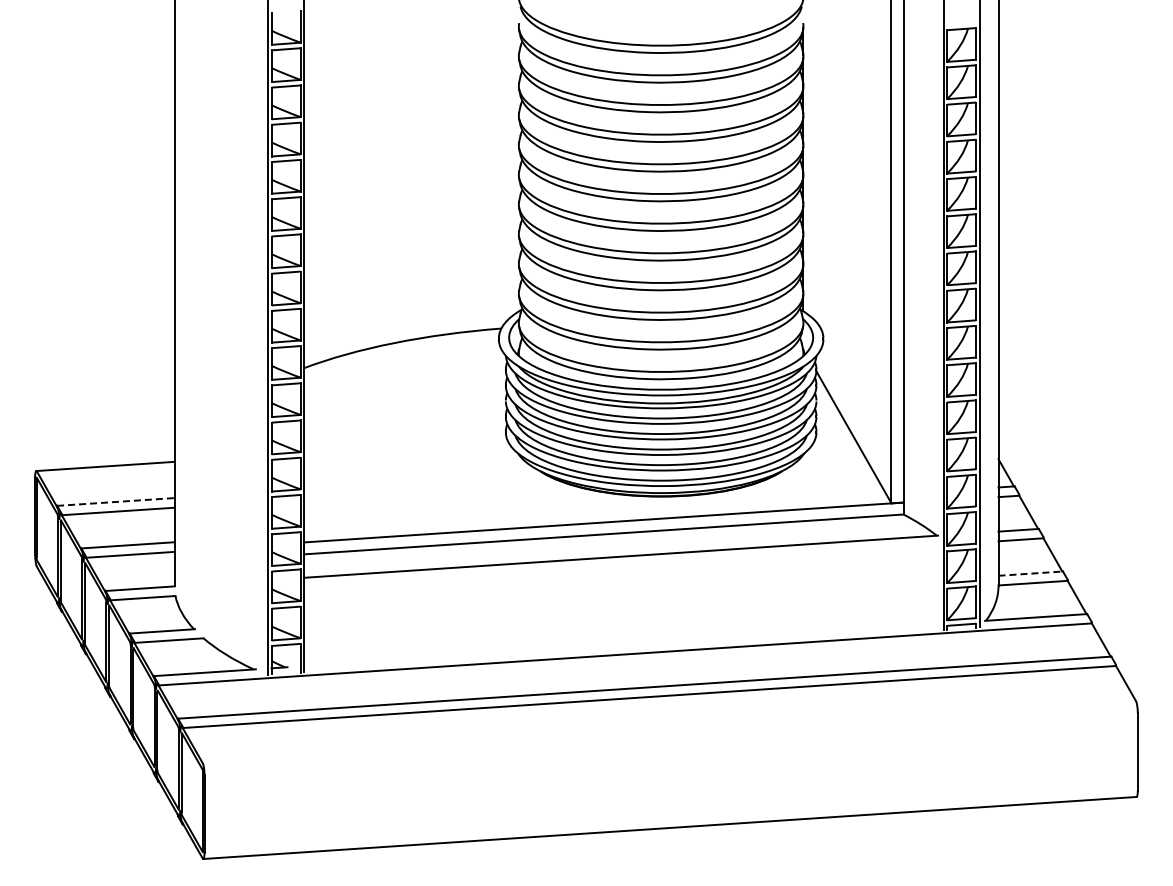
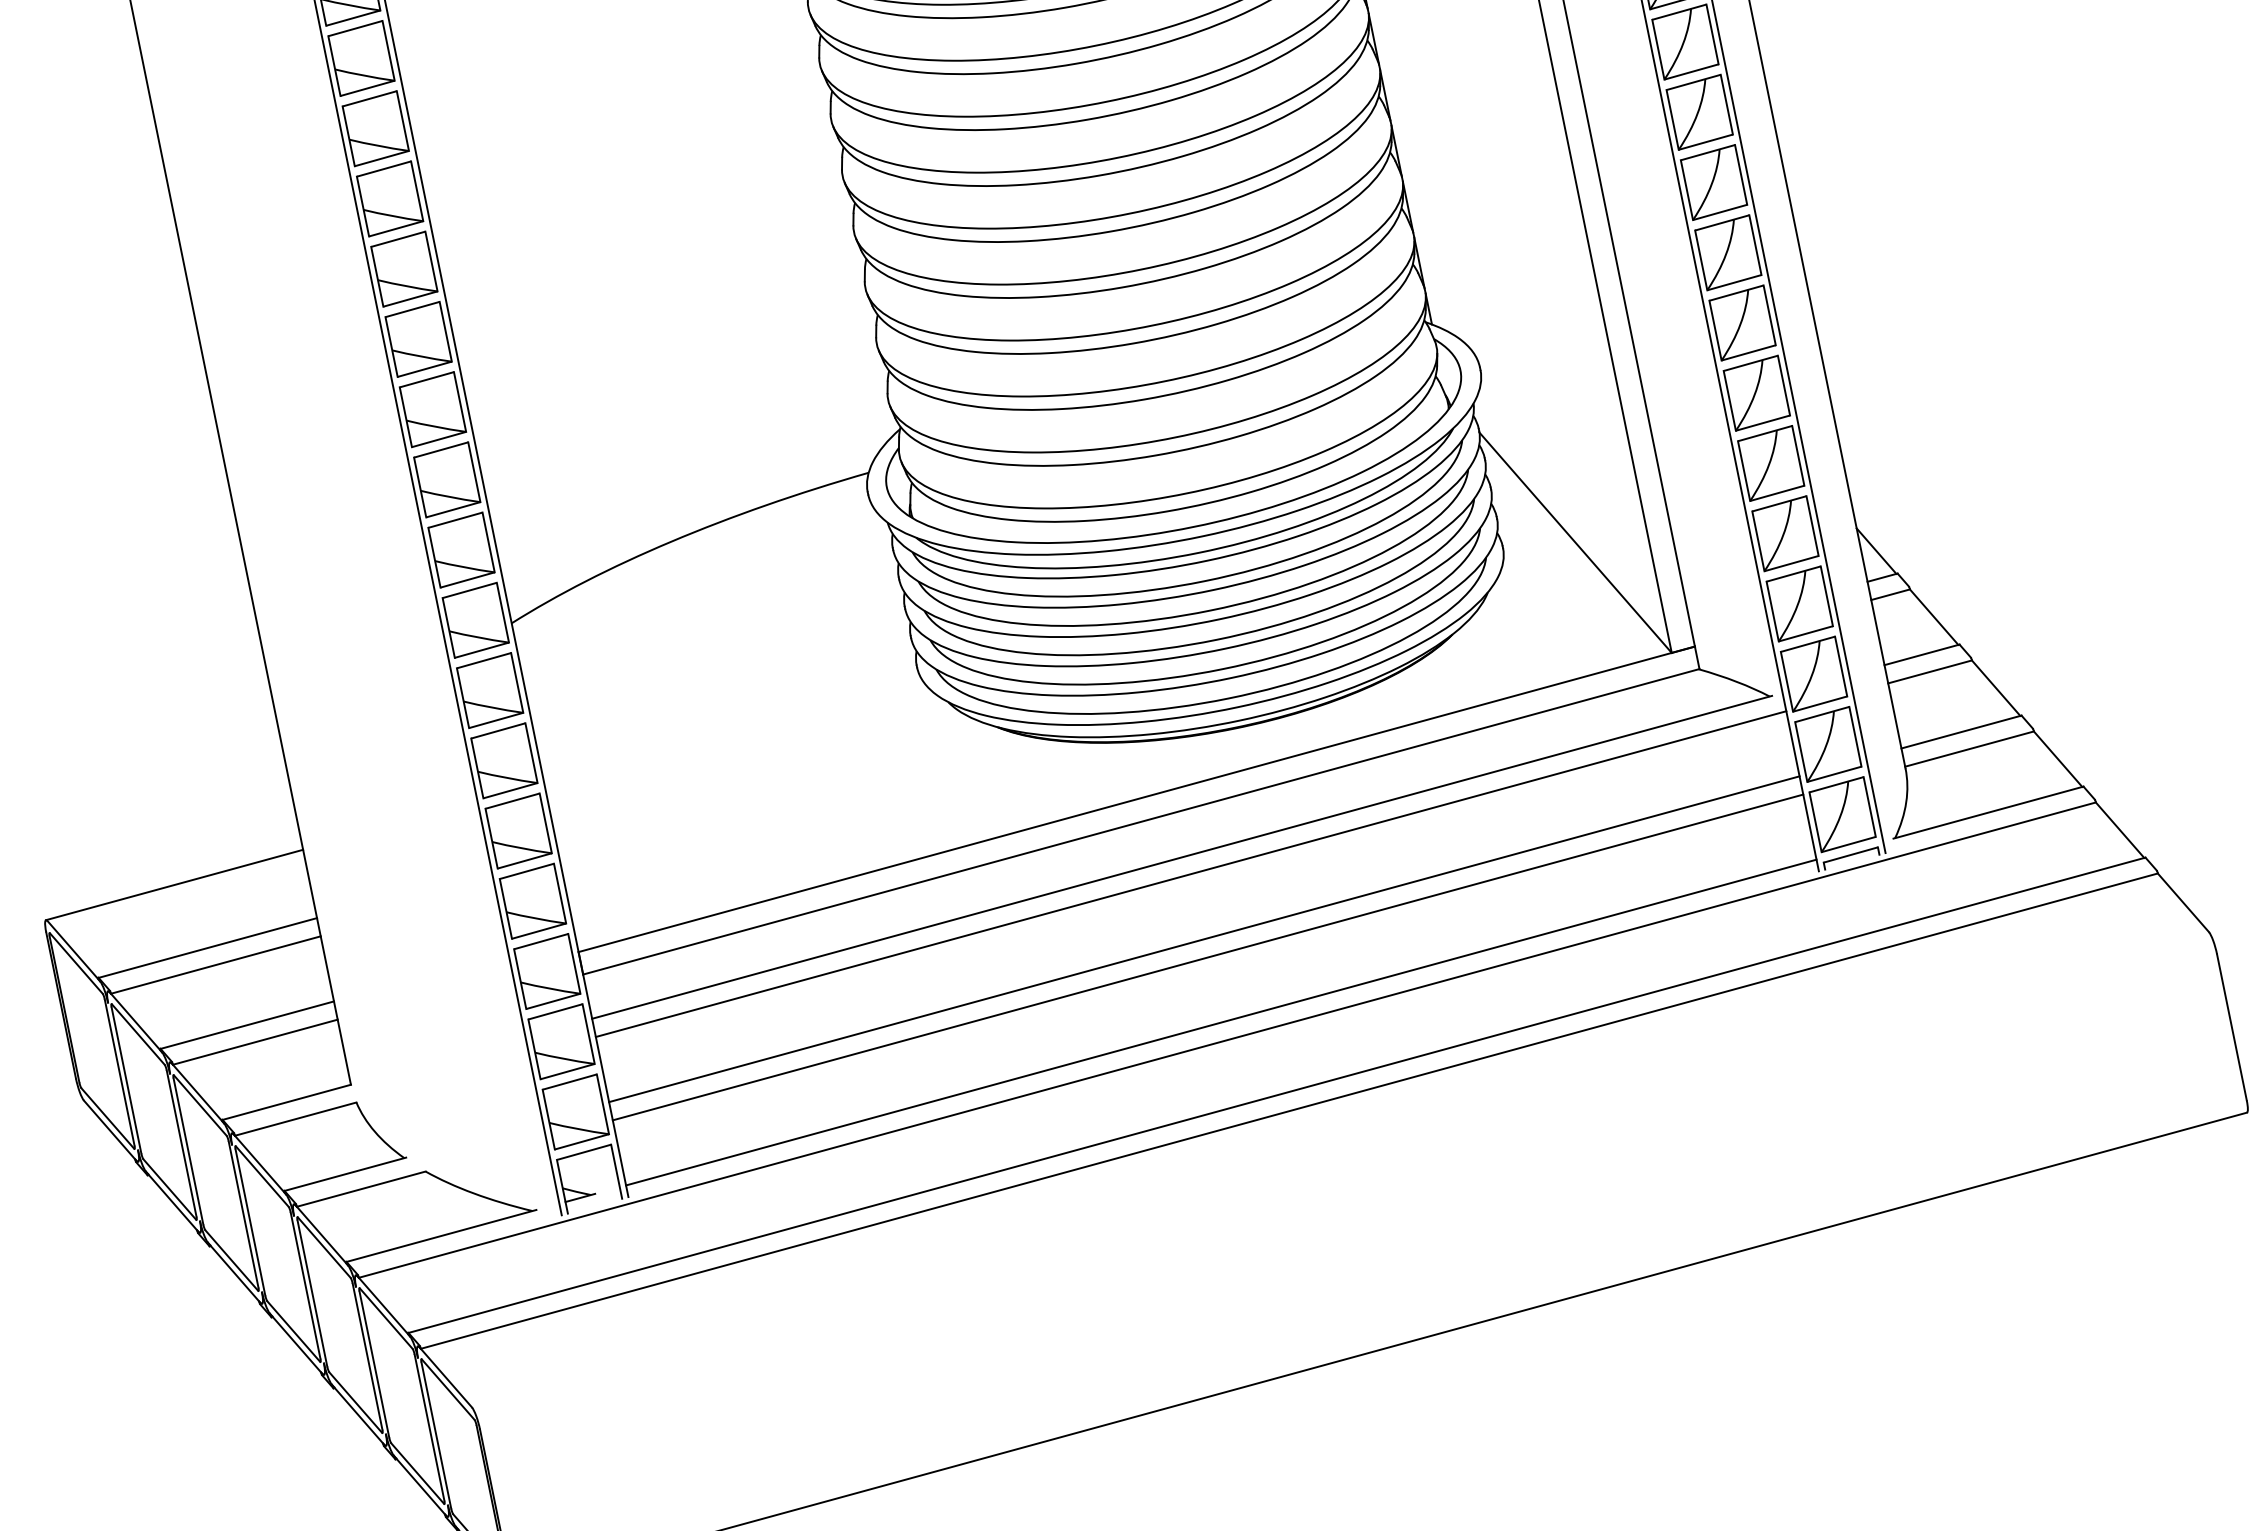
line: (115, 501) -> (207, 947), dashed -> solid
line: (623, 565) -> (1190, 872), added
line: (1031, 573) -> (1962, 731), dashed -> solid
line: (623, 600) -> (1203, 938), added
line: (623, 610) -> (1207, 957), added
line: (623, 644) -> (1220, 1022), added

